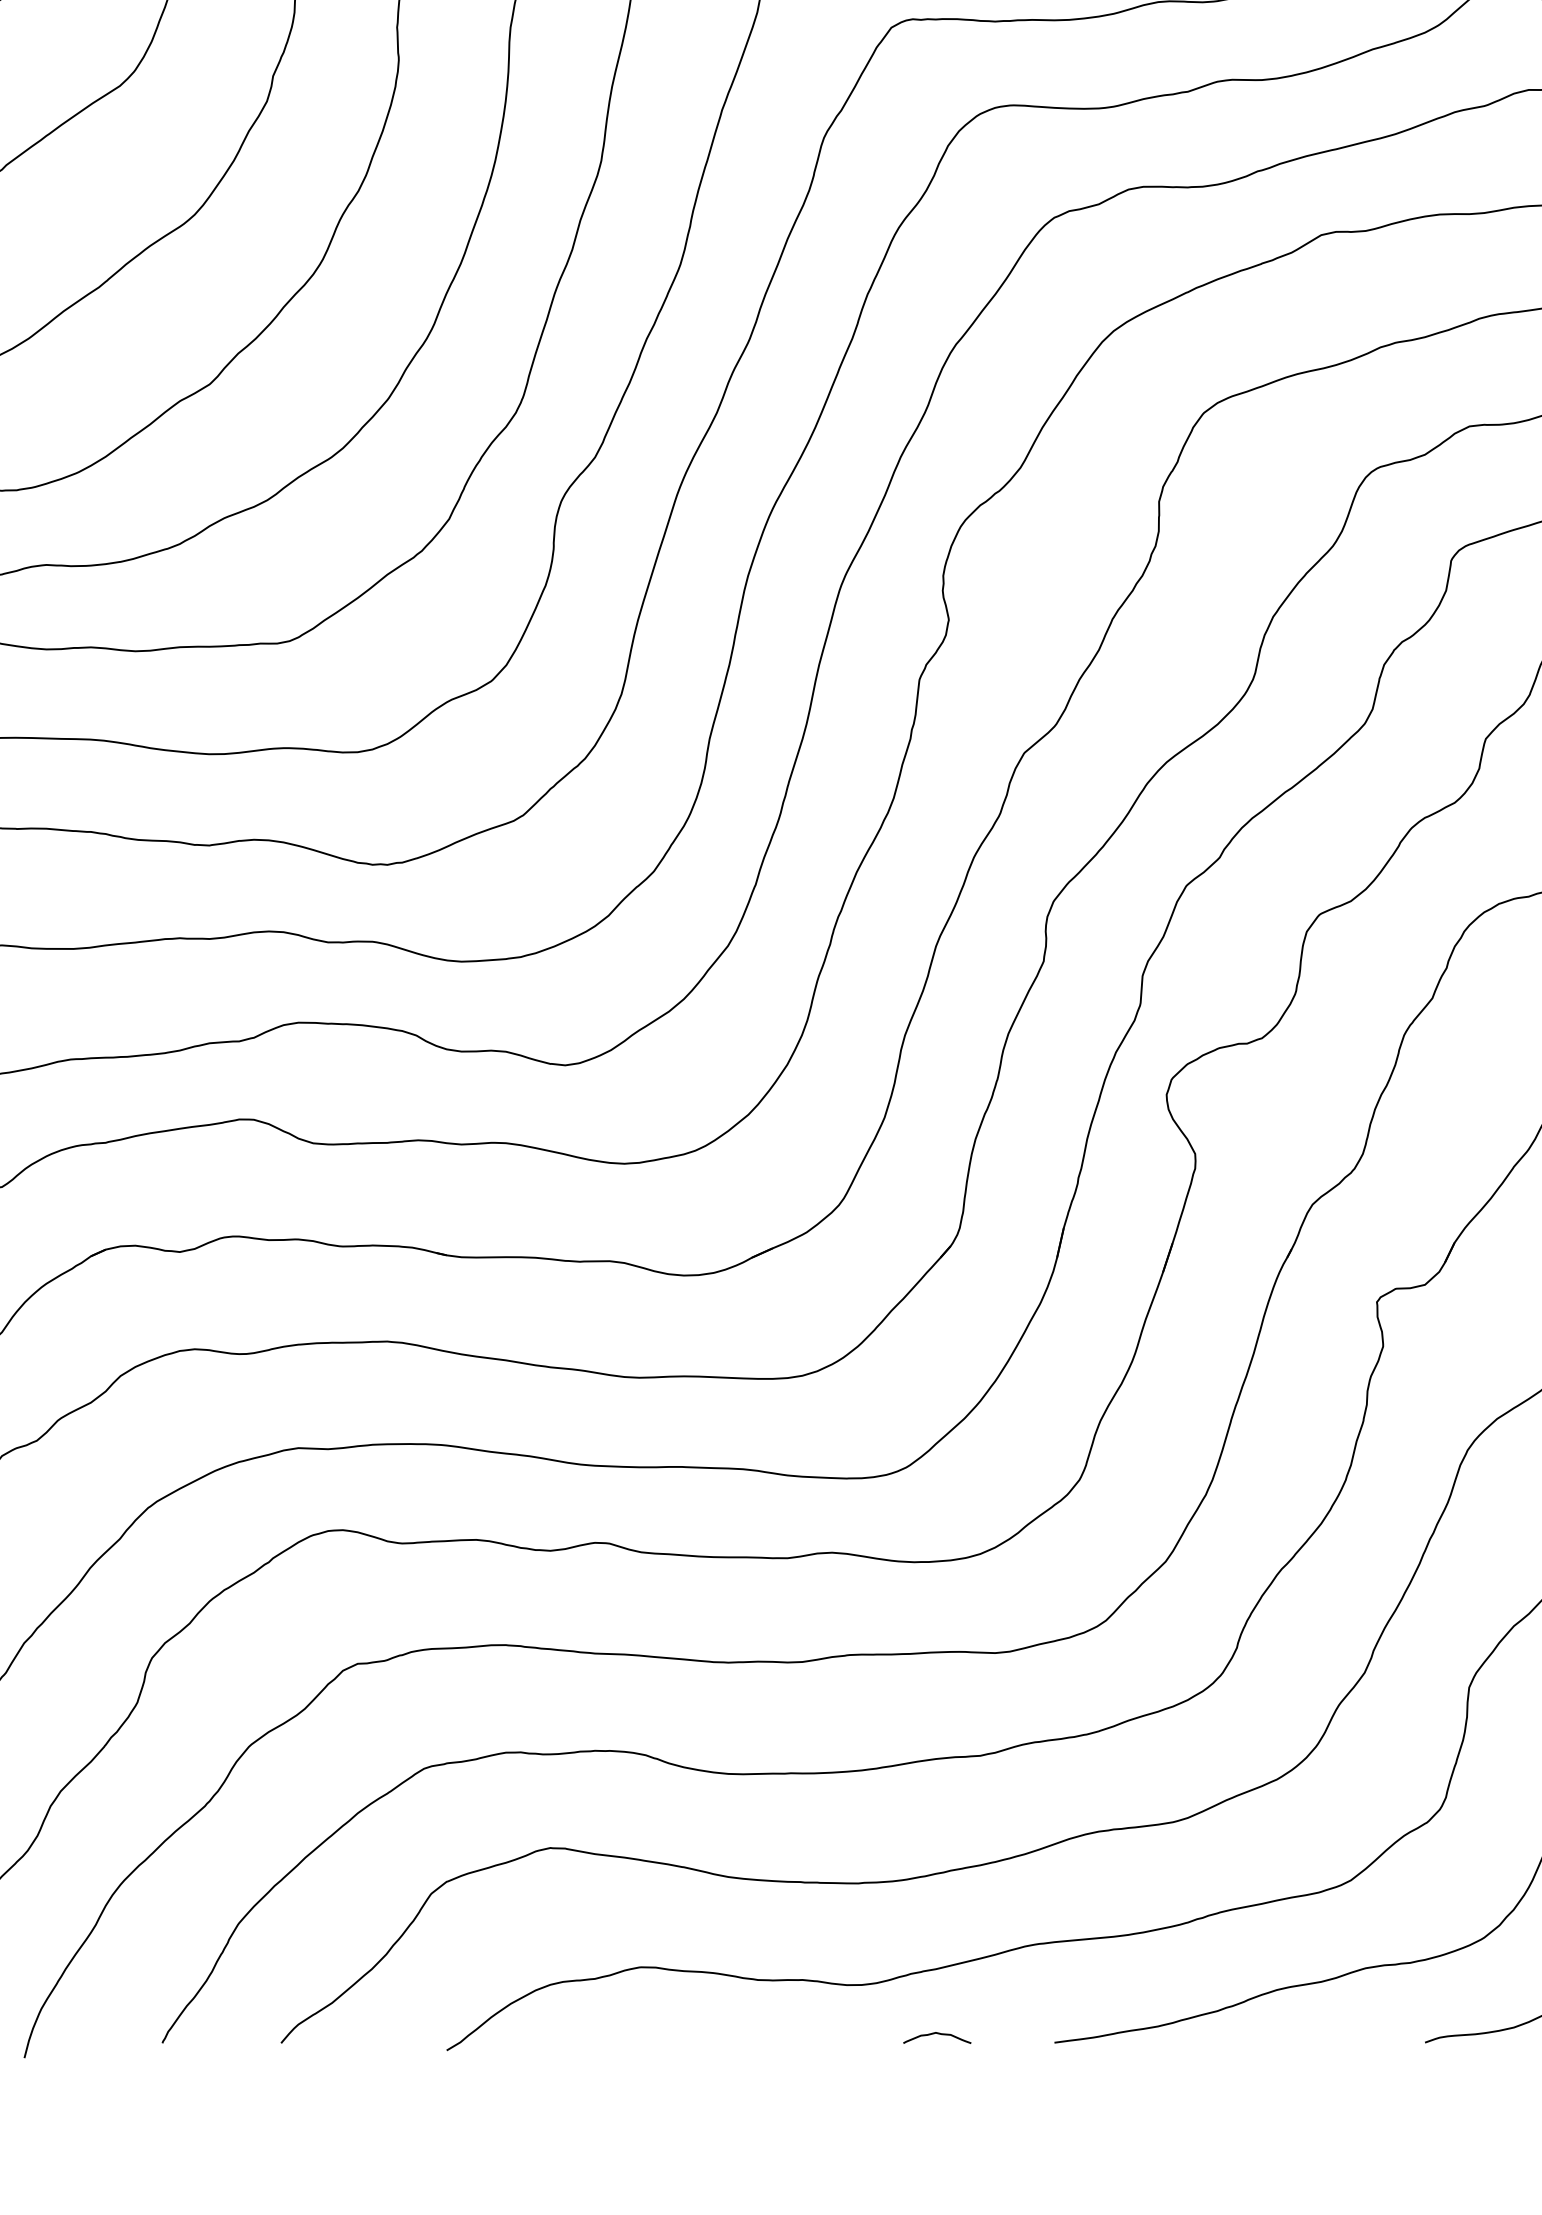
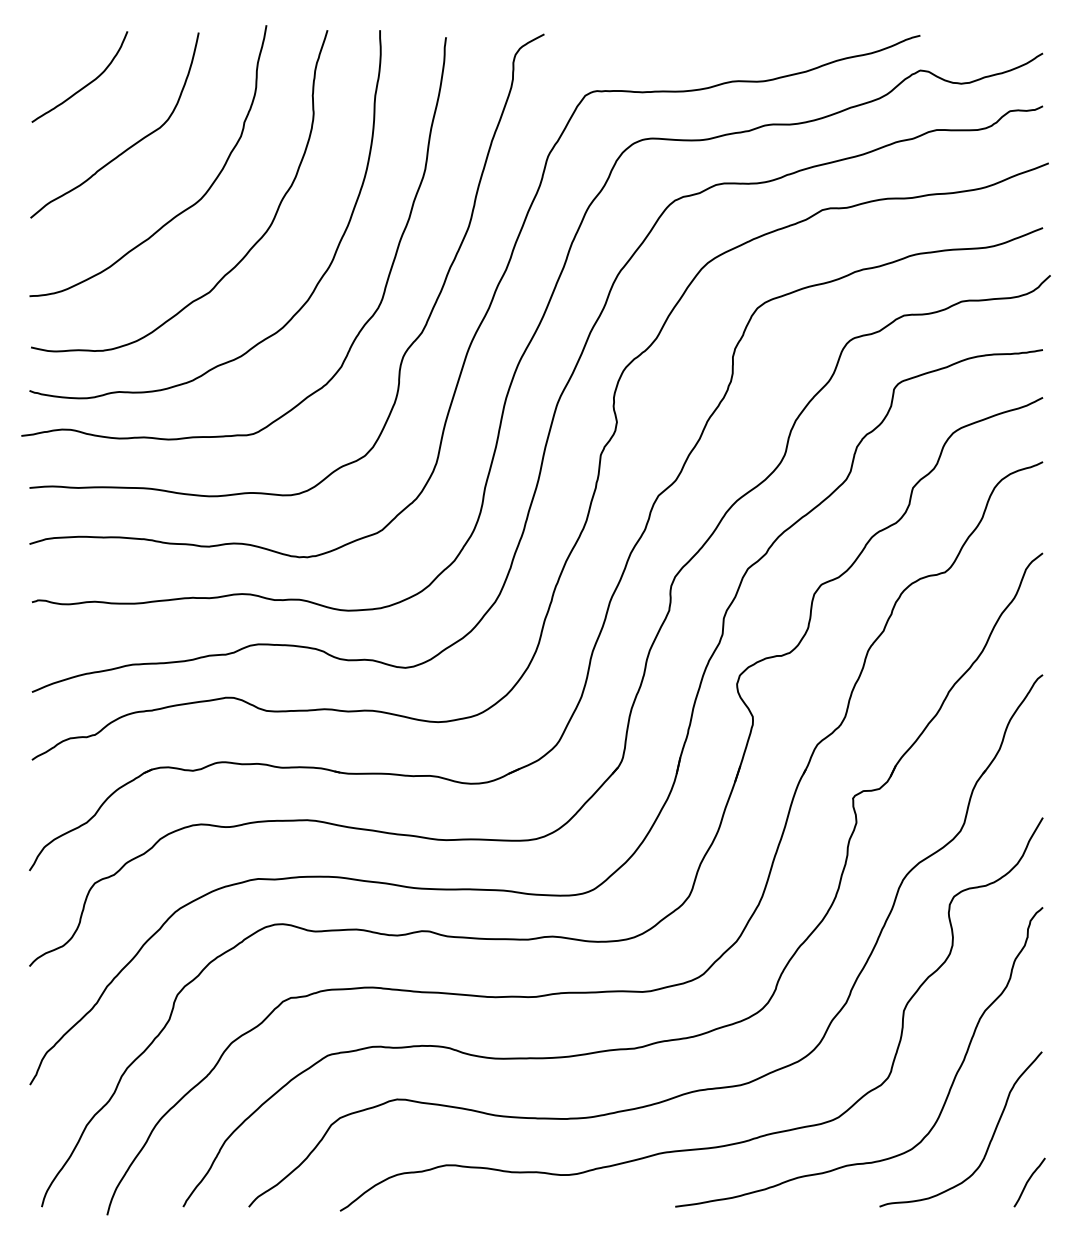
curve: (937, 2034) -> (610, 1202), removed

